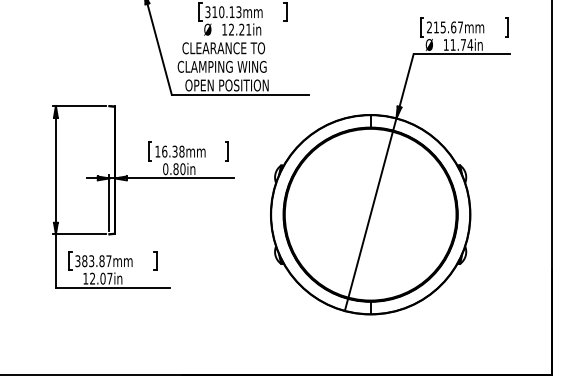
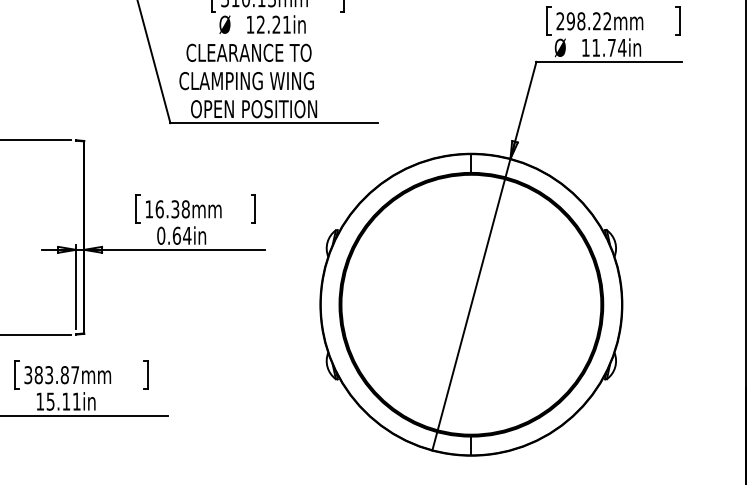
text: (447, 27) -> (587, 21), 215.67mm -> 298.22mm
text: (179, 169) -> (182, 236), 0.80in -> 0.64in
text: (101, 278) -> (64, 401), 12.07in -> 15.11in

